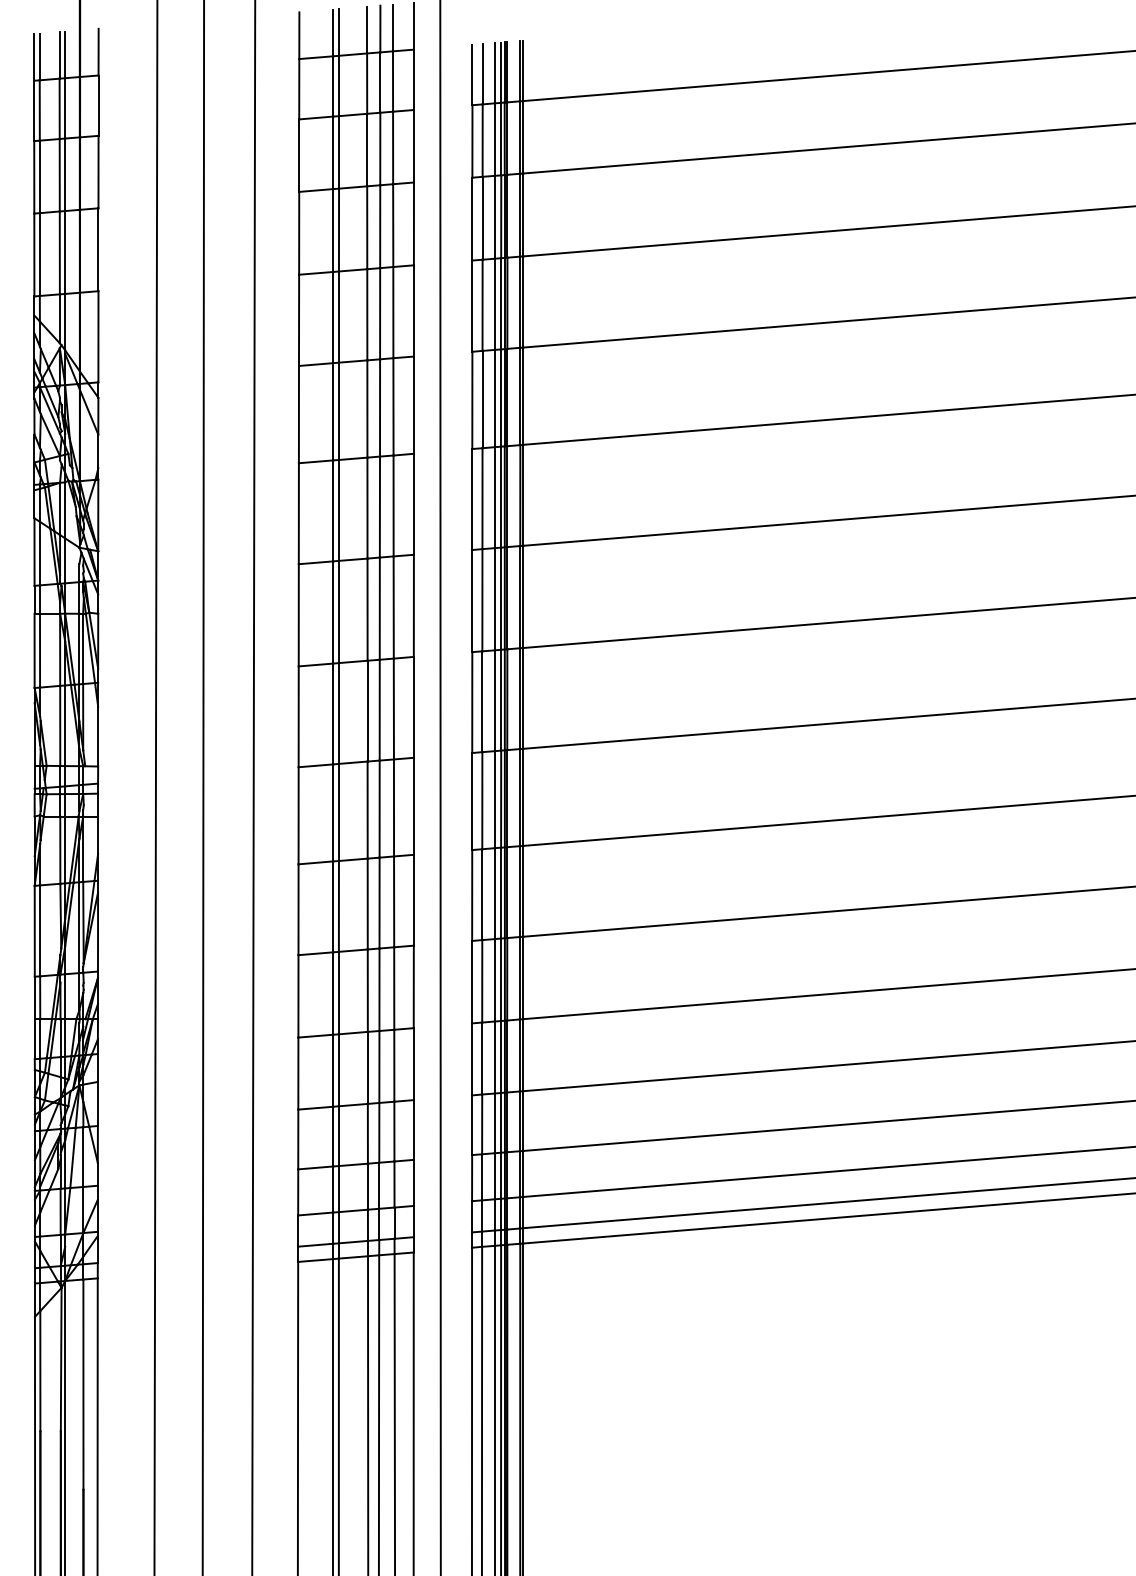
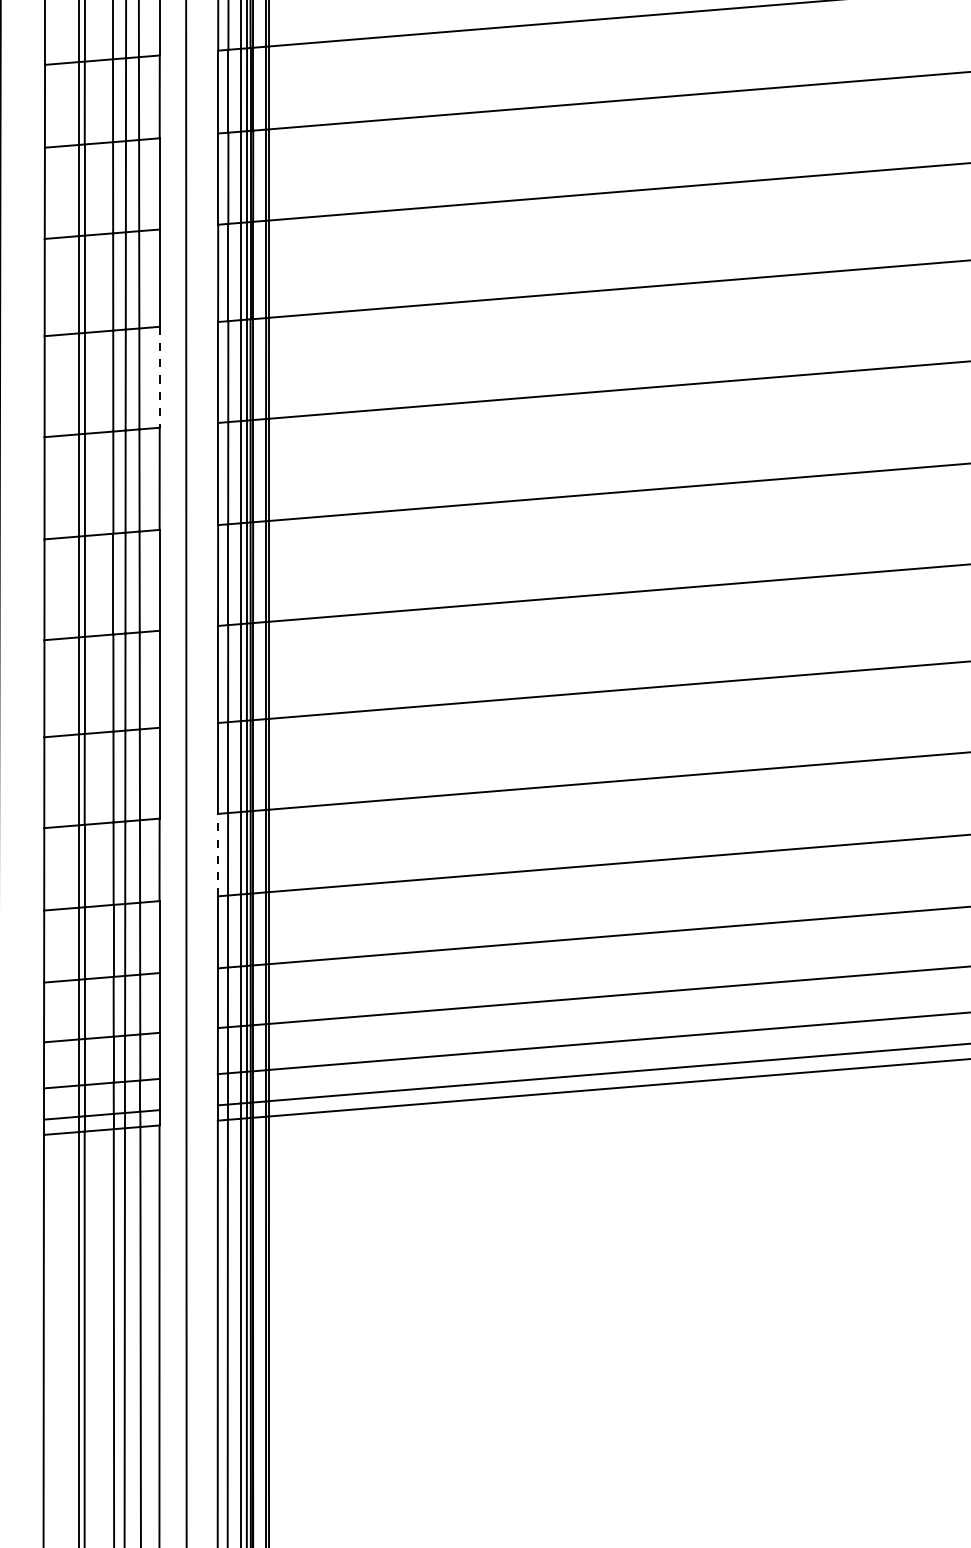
line: (413, 504) -> (159, 377), solid -> dashed
line: (472, 981) -> (218, 854), solid -> dashed

